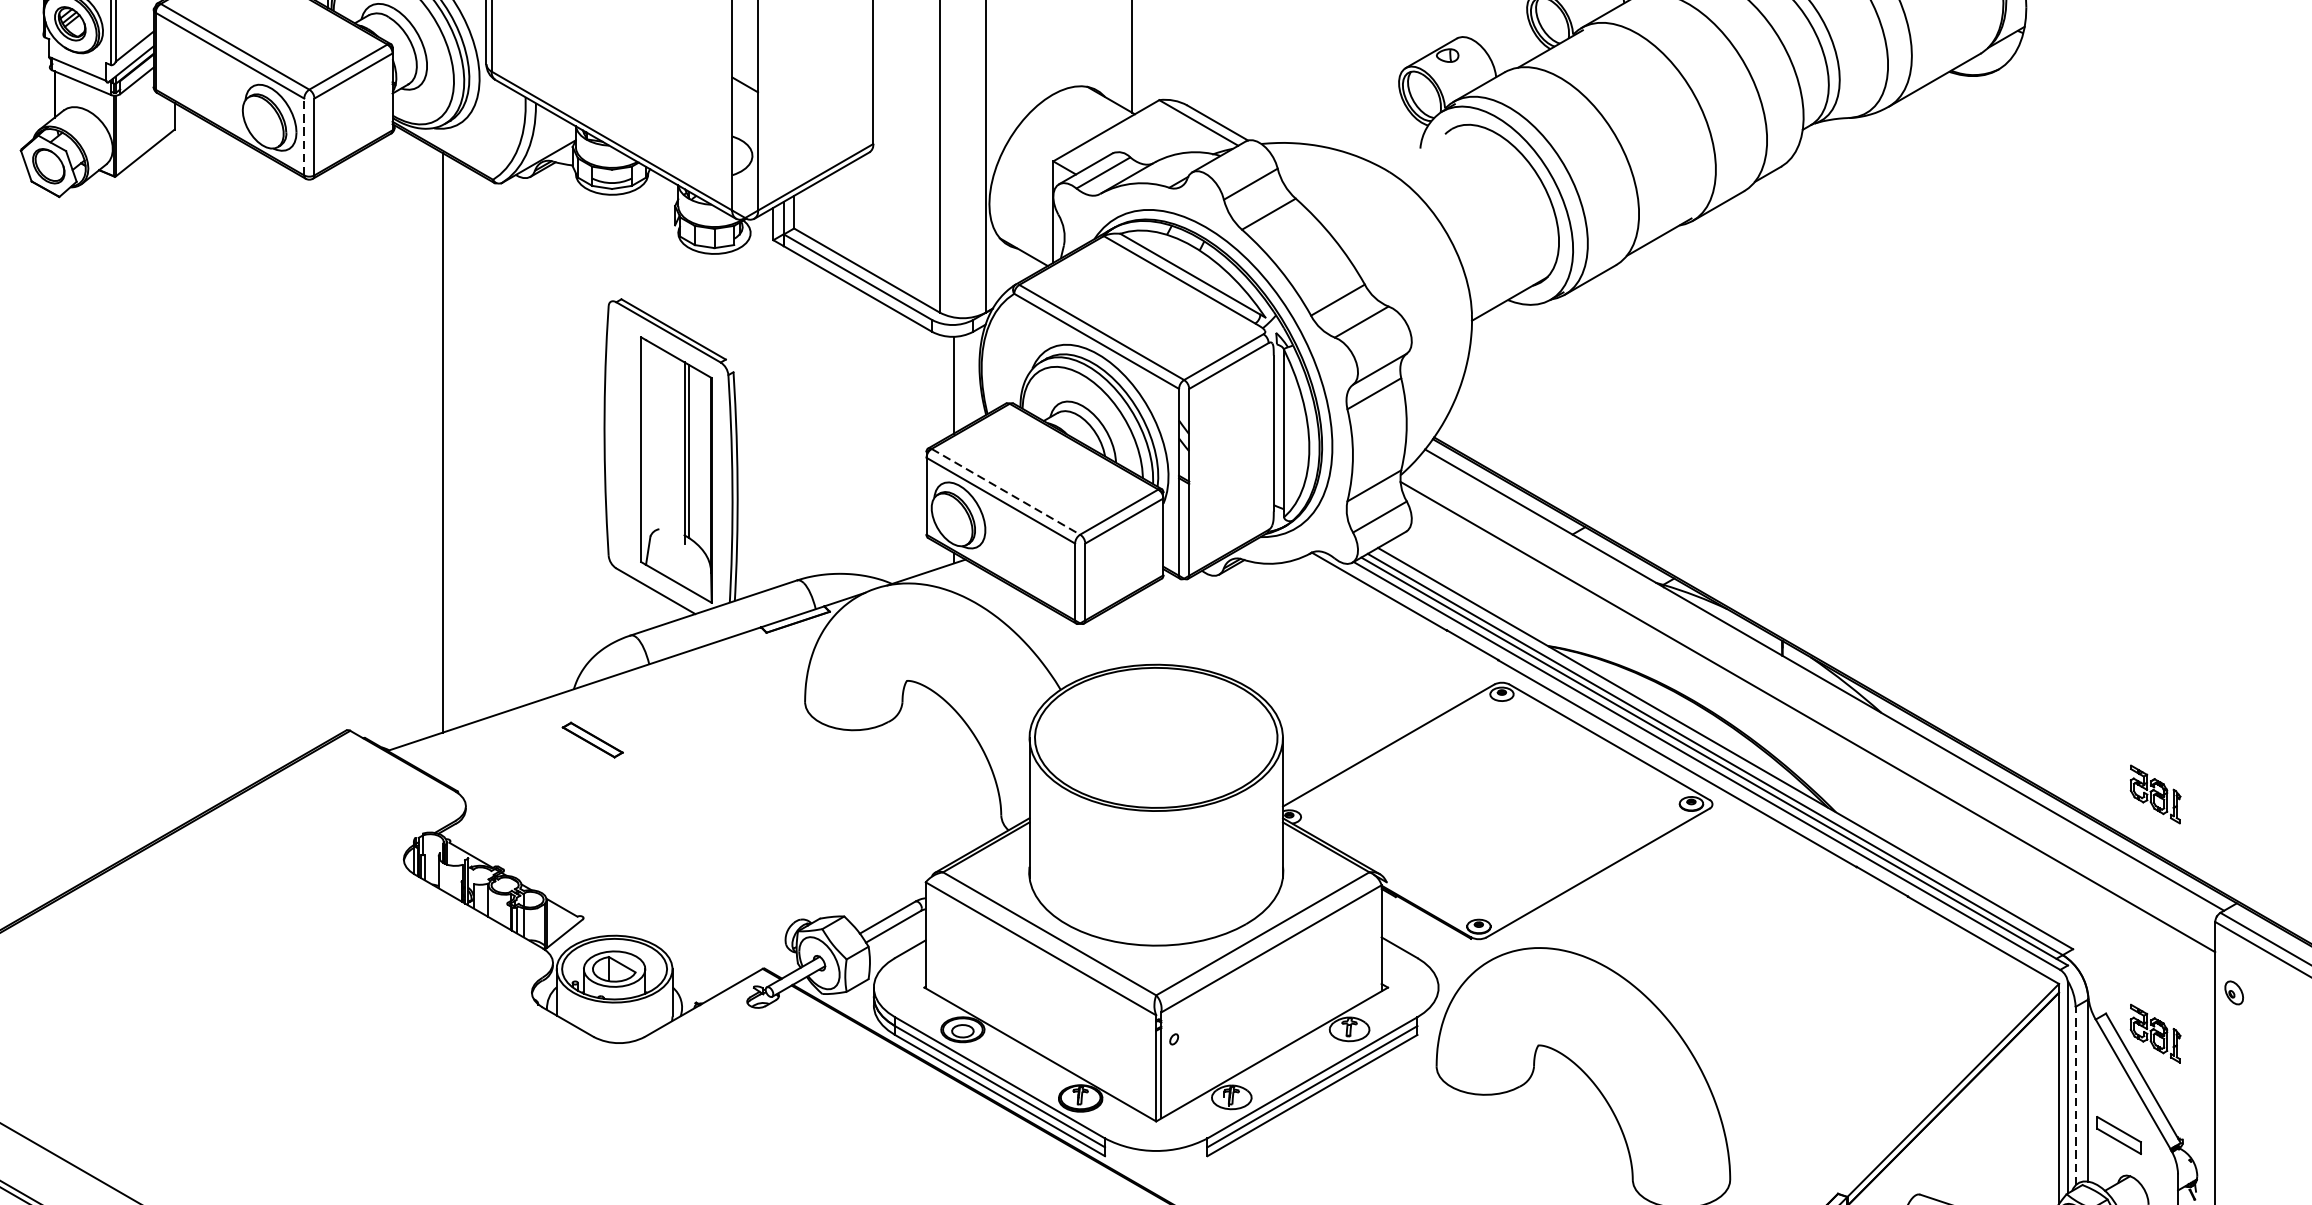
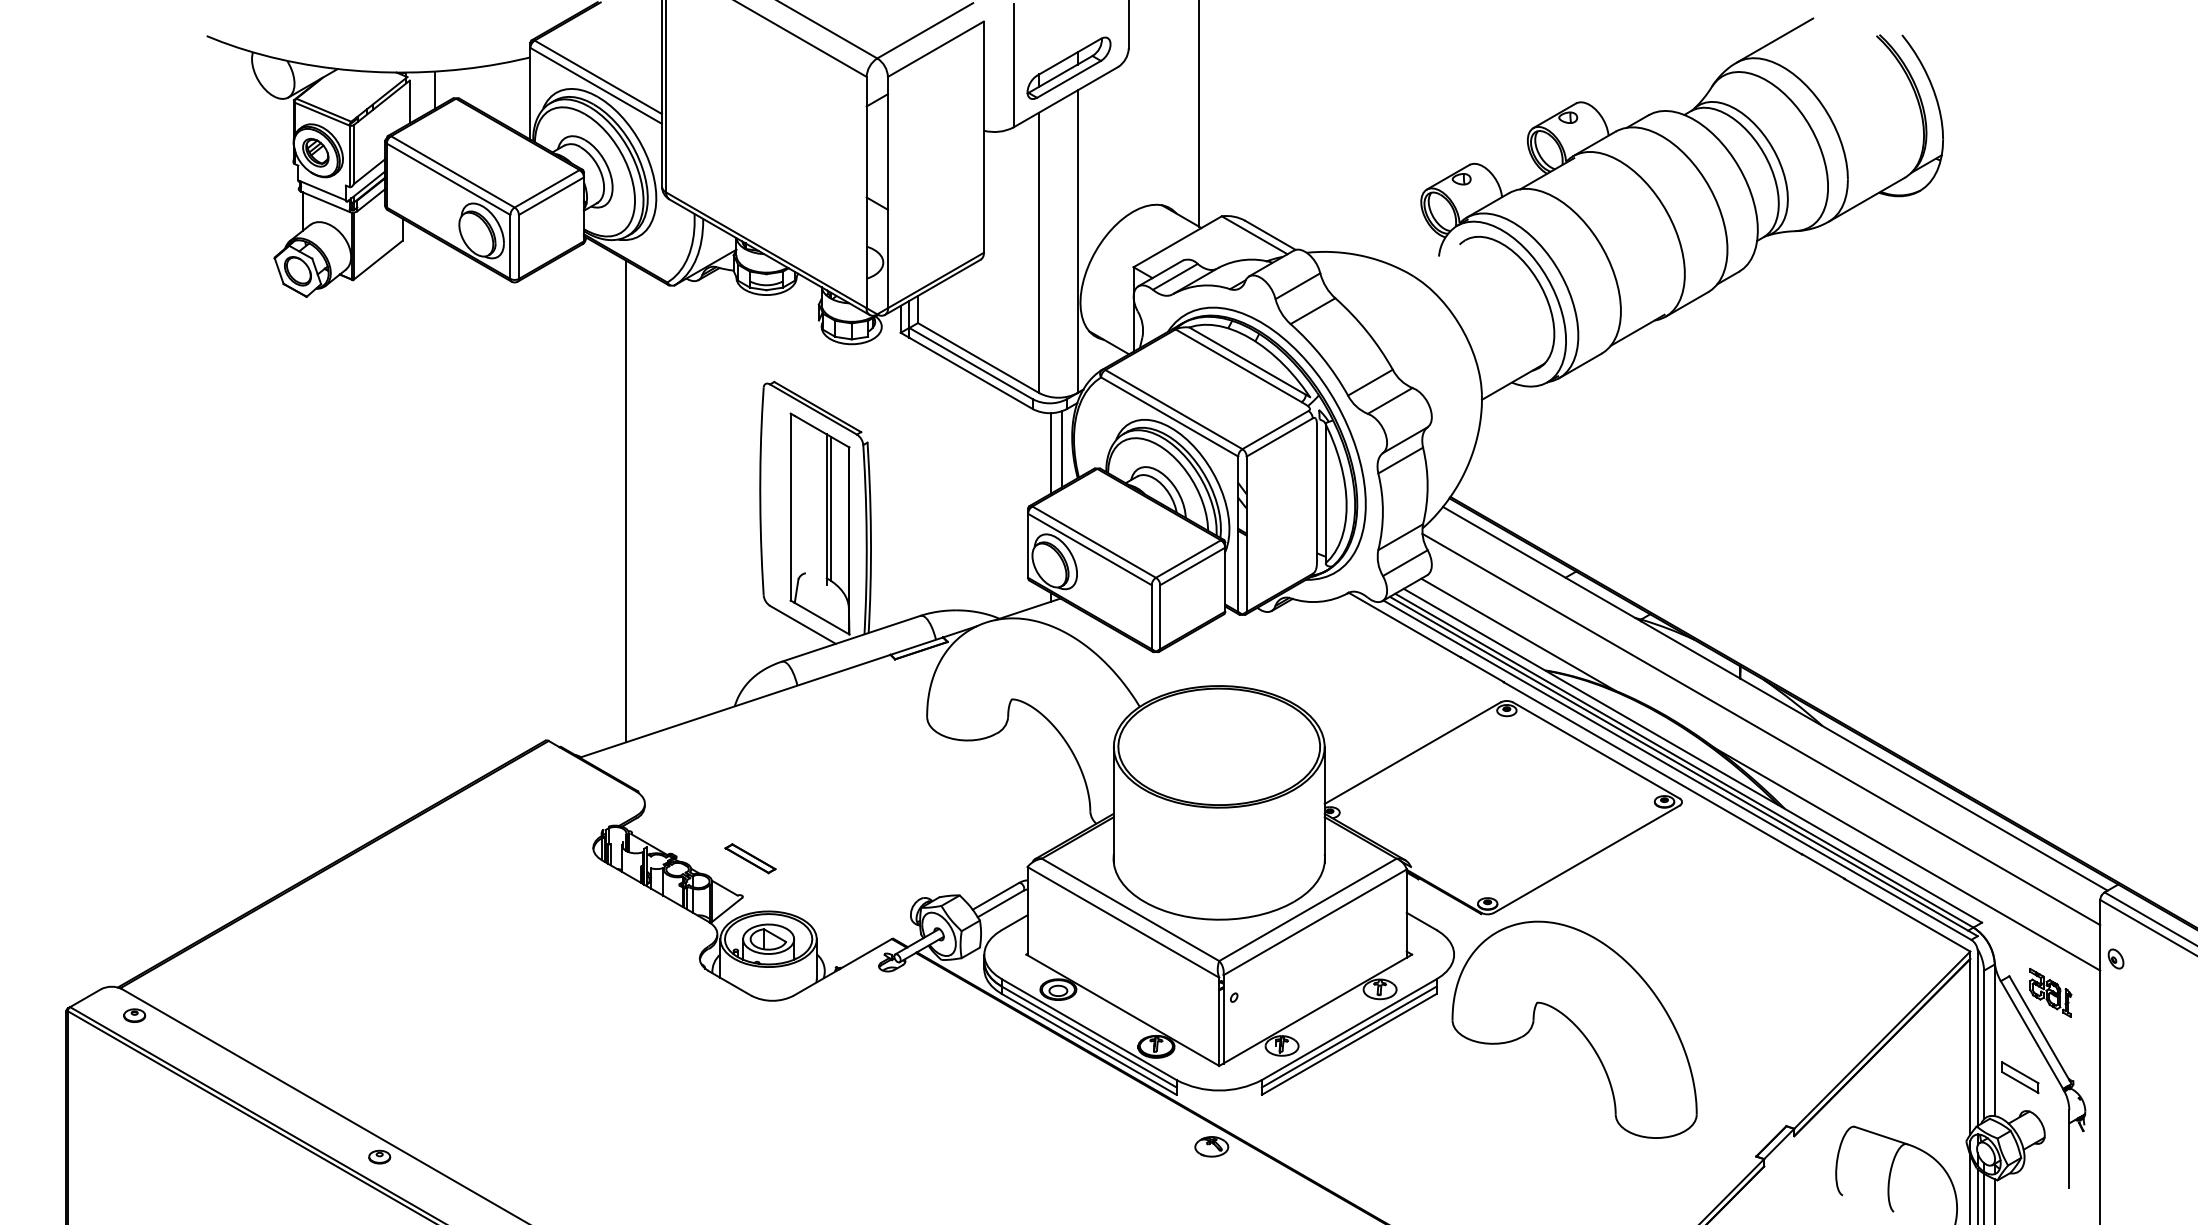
line: (304, 136) -> (510, 246), dashed -> solid
line: (966, 380) -> (1061, 449), added
line: (1006, 492) -> (1094, 542), dashed -> solid
line: (1515, 602) -> (1518, 634), added
part: (592, 739) -> (750, 858), moved
part: (2155, 793) -> (2050, 793), removed
line: (1983, 872) -> (1907, 858), added
line: (2076, 1095) -> (1984, 1044), dashed -> solid

